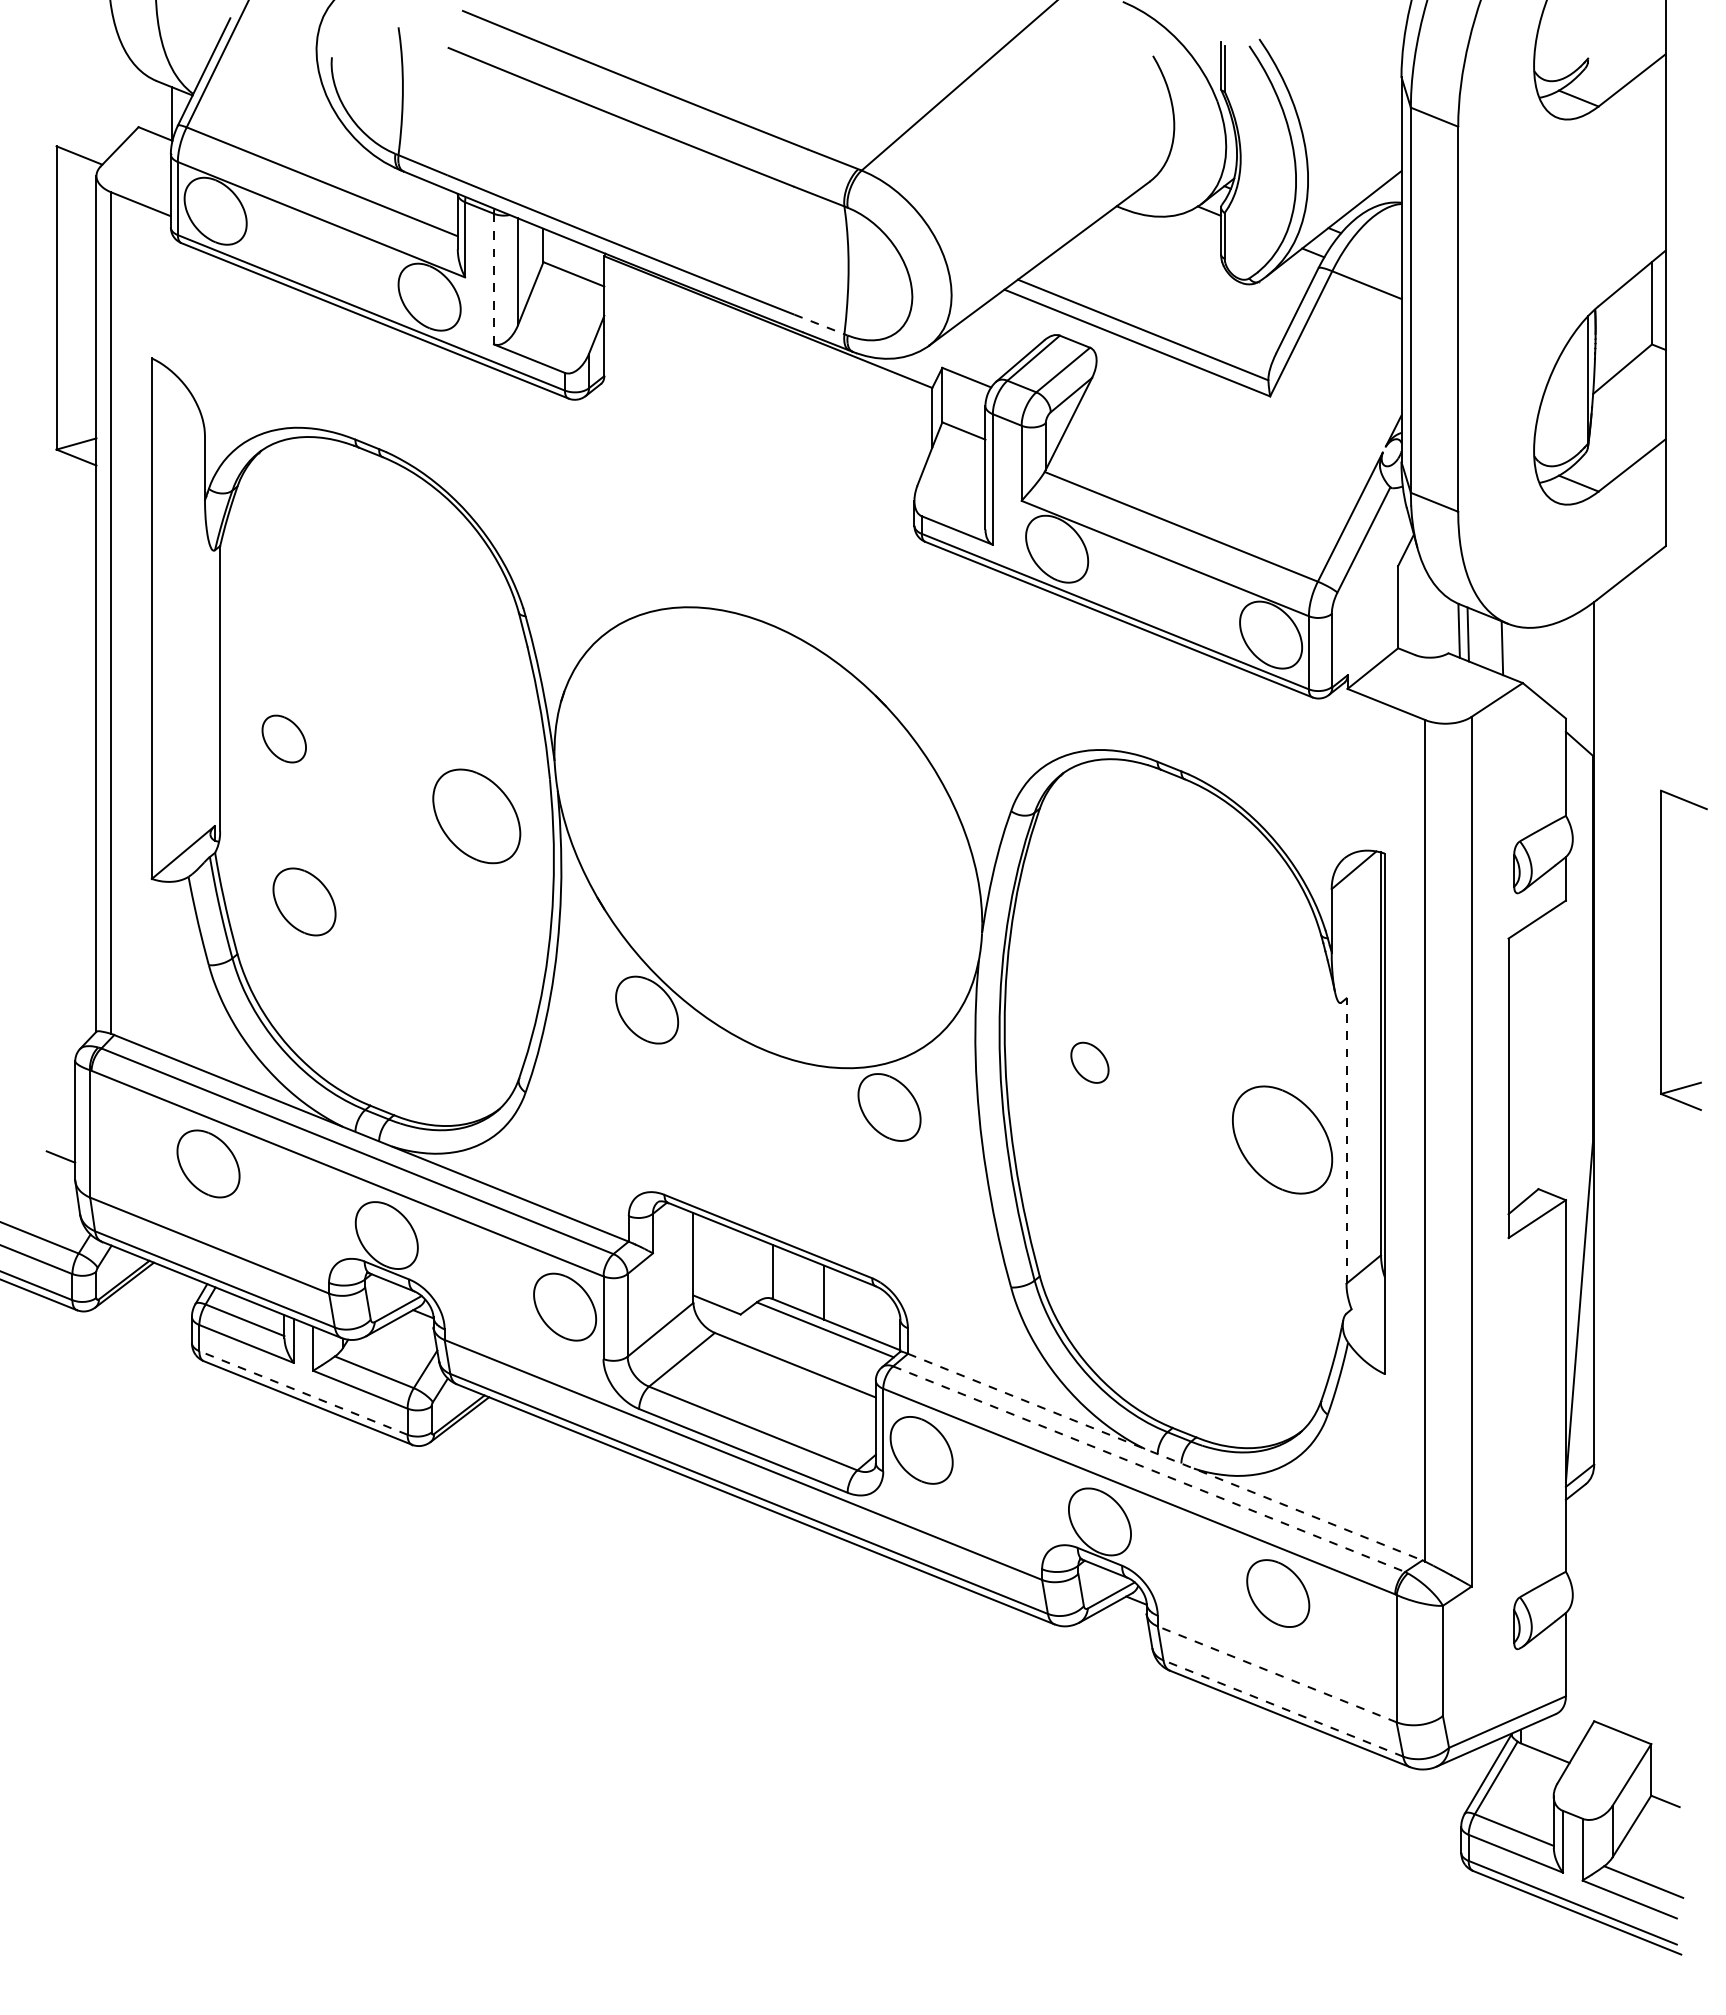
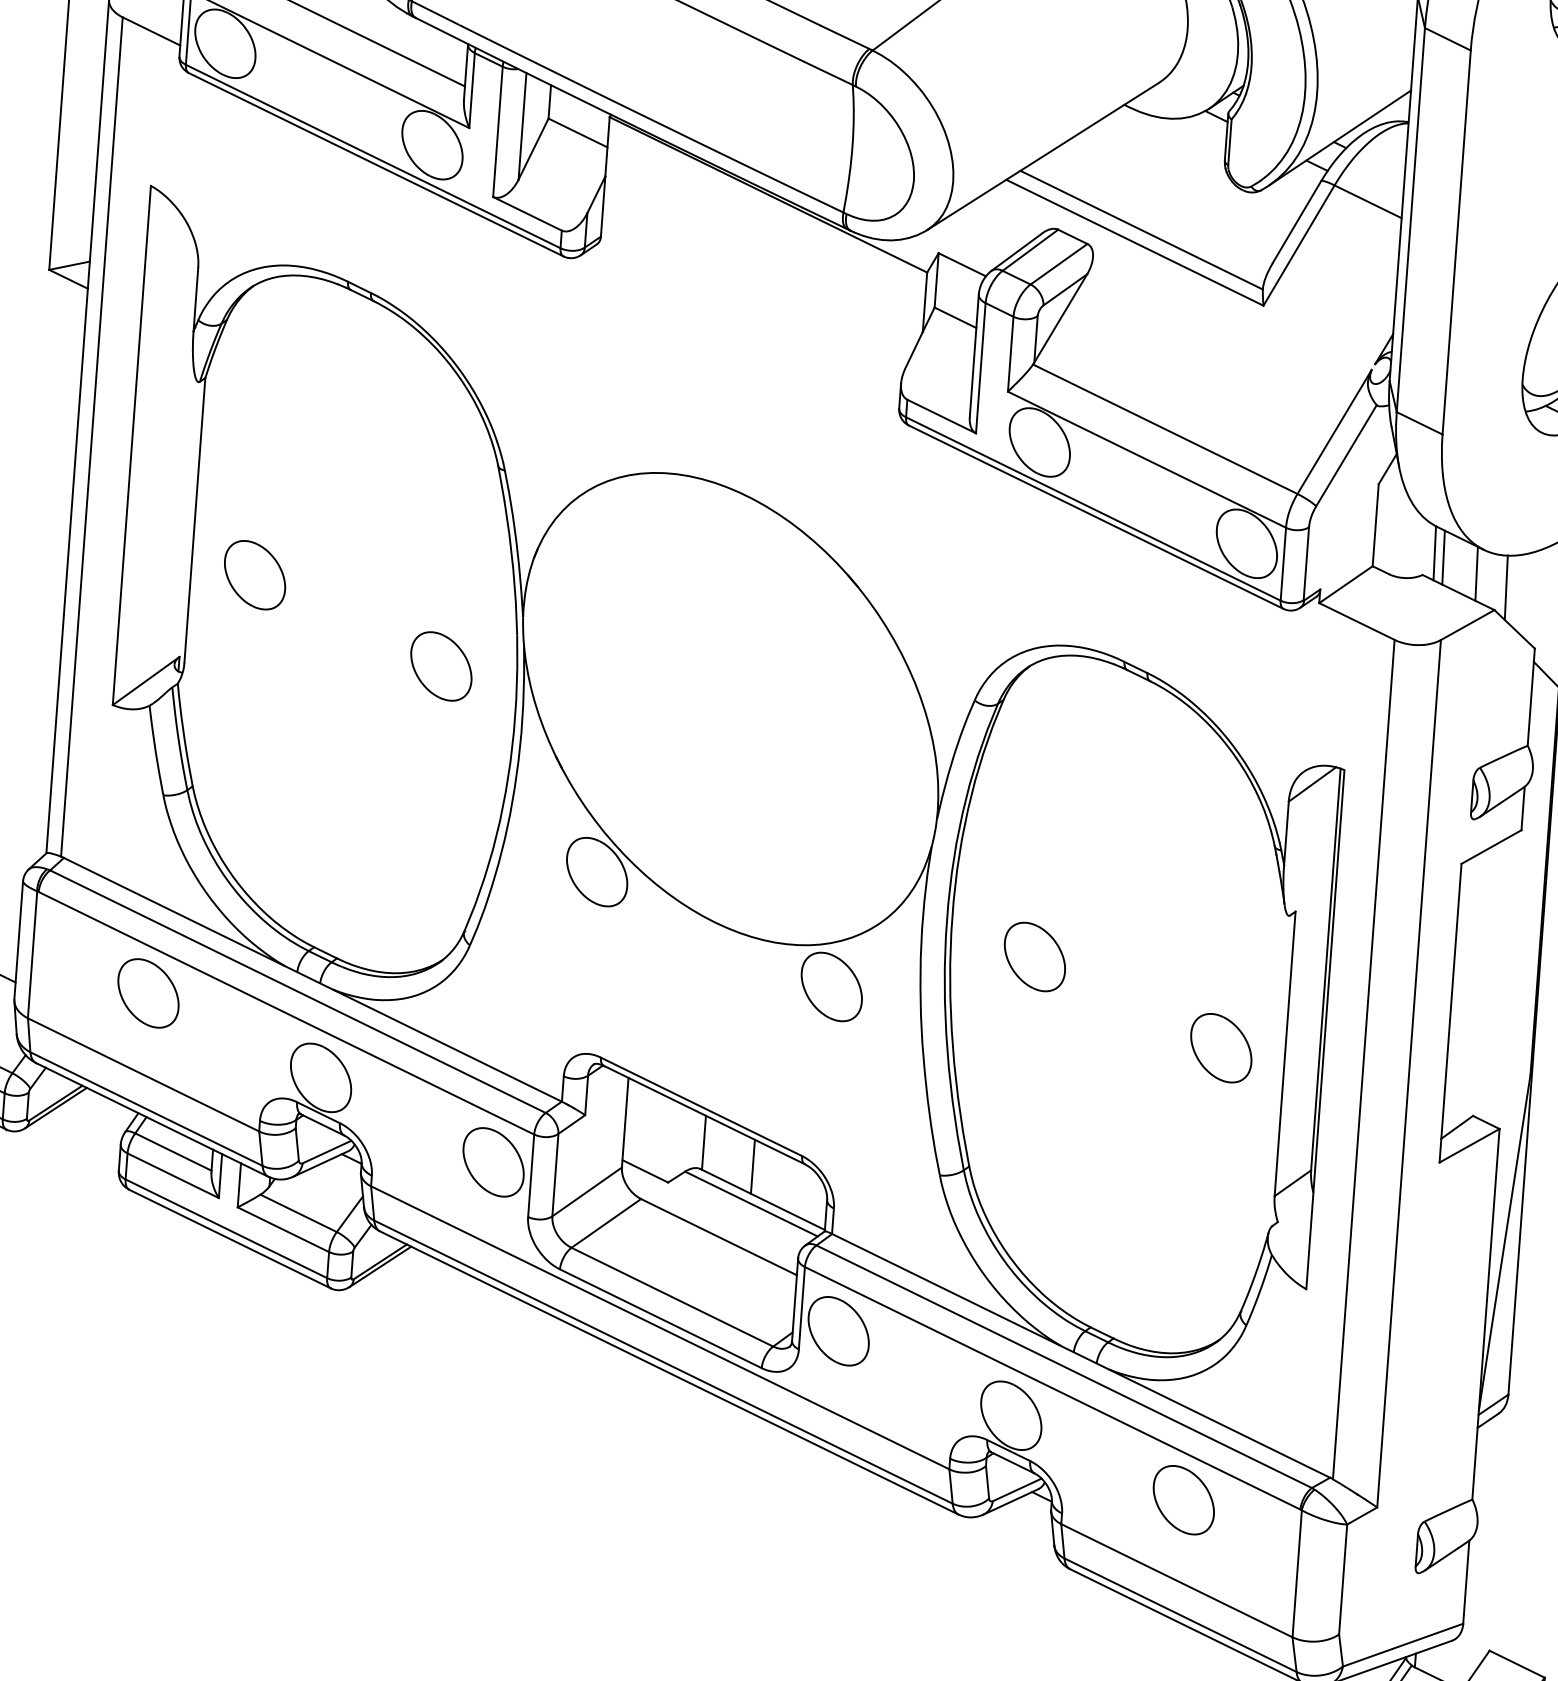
line: (493, 279) -> (497, 132), dashed -> solid
line: (822, 325) -> (822, 202), dashed -> solid
line: (1532, 659) -> (1505, 587), added
part: (284, 738) -> (255, 574), size x1.43
part: (476, 816) -> (441, 666), size x0.71
part: (304, 901) -> (263, 738), removed
part: (1089, 1062) -> (1034, 956), size x1.67
part: (1282, 1139) -> (1221, 1047), size x0.62
line: (1346, 1141) -> (1285, 1054), dashed -> solid
line: (303, 1392) -> (226, 1228), dashed -> solid
line: (1165, 1457) -> (1081, 1356), dashed -> solid
line: (1149, 1469) -> (1064, 1367), dashed -> solid
line: (1277, 1674) -> (1177, 1580), dashed -> solid
line: (1282, 1708) -> (1179, 1615), dashed -> solid

